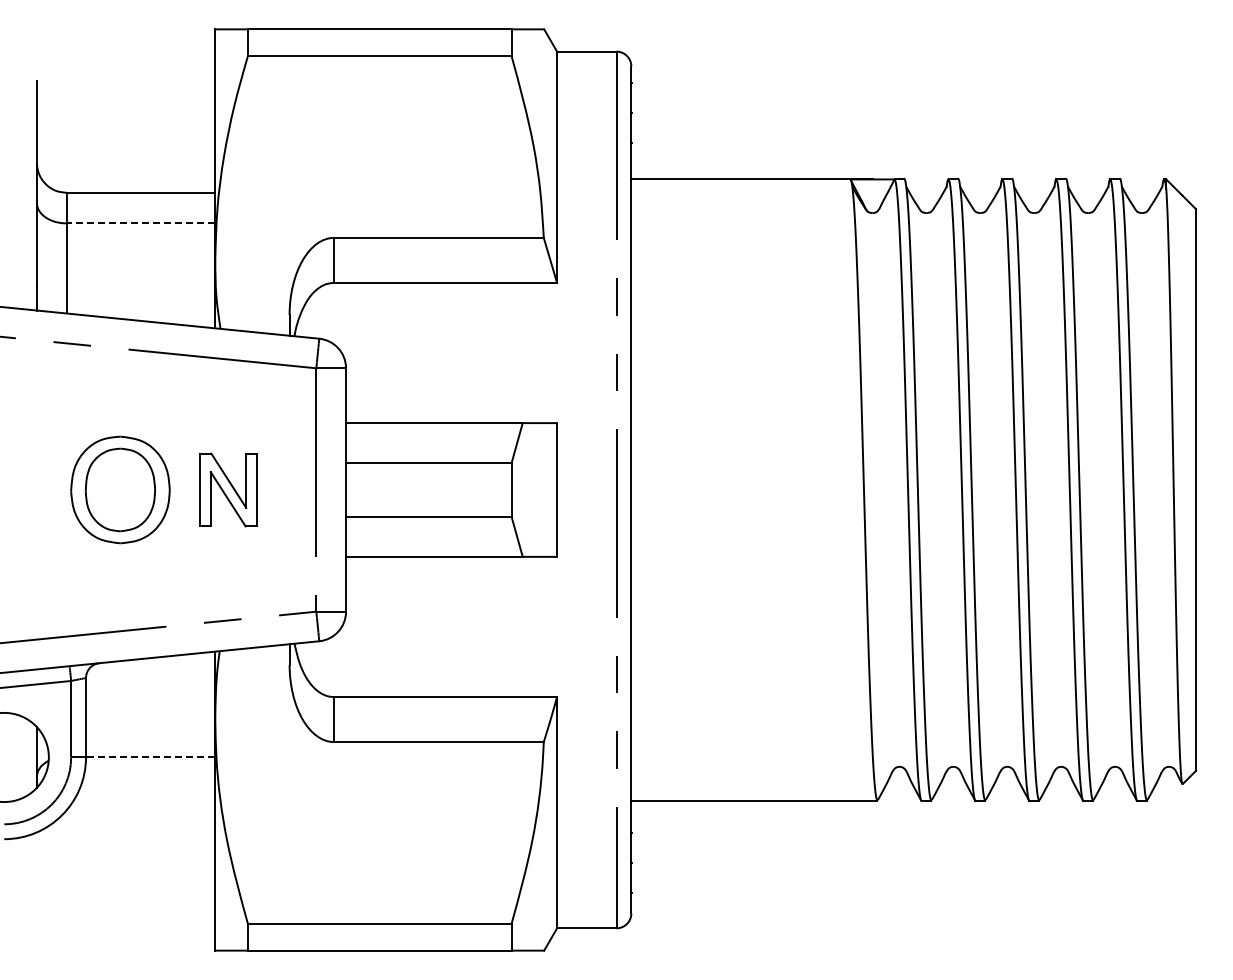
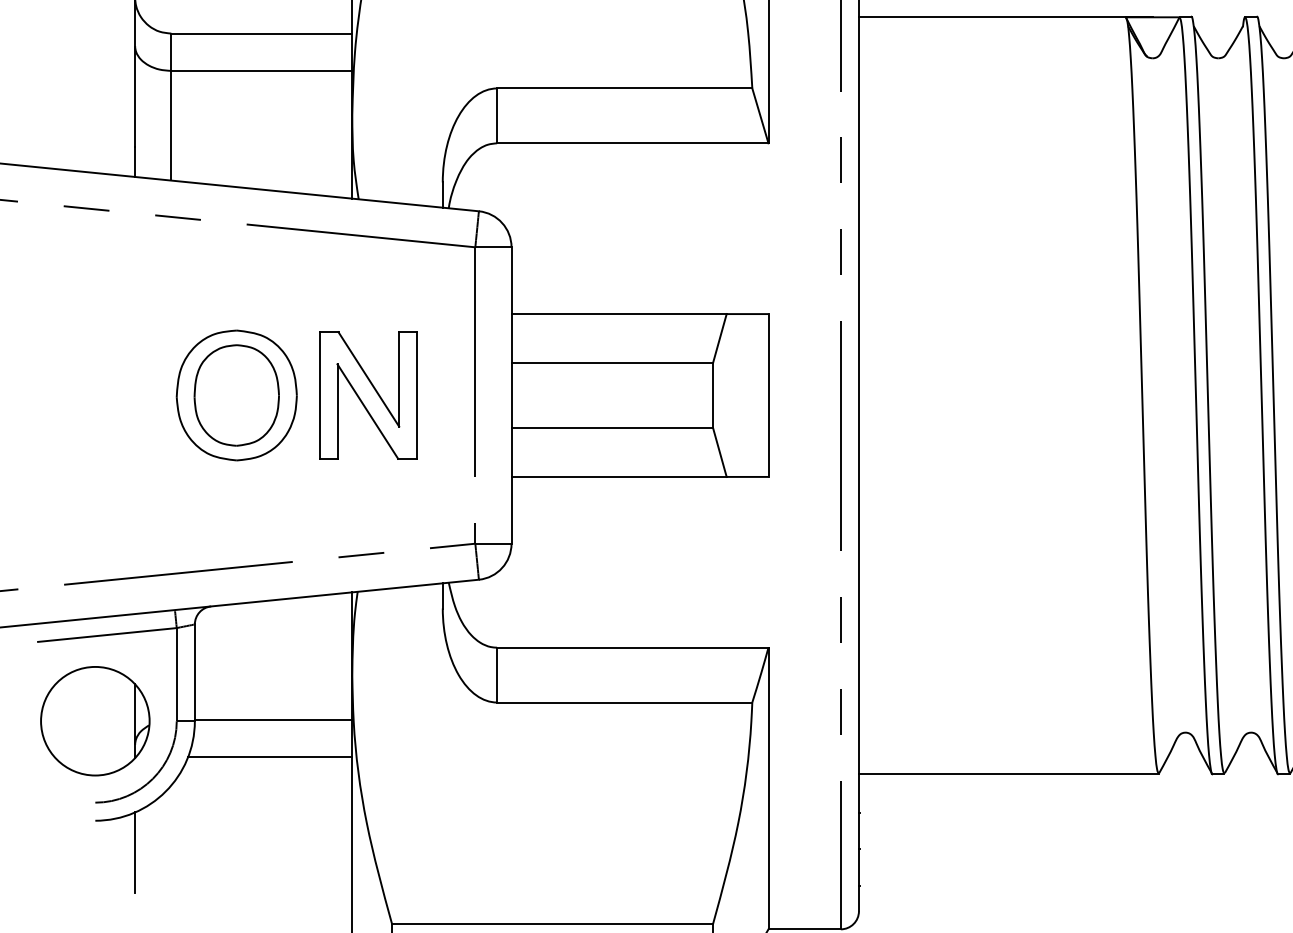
line: (140, 223) -> (261, 70), dashed -> solid
part: (228, 489) -> (368, 394), size x1.43
line: (150, 756) -> (273, 720), dashed -> solid
line: (147, 787) -> (269, 757), added
line: (36, 865) -> (134, 852), added

